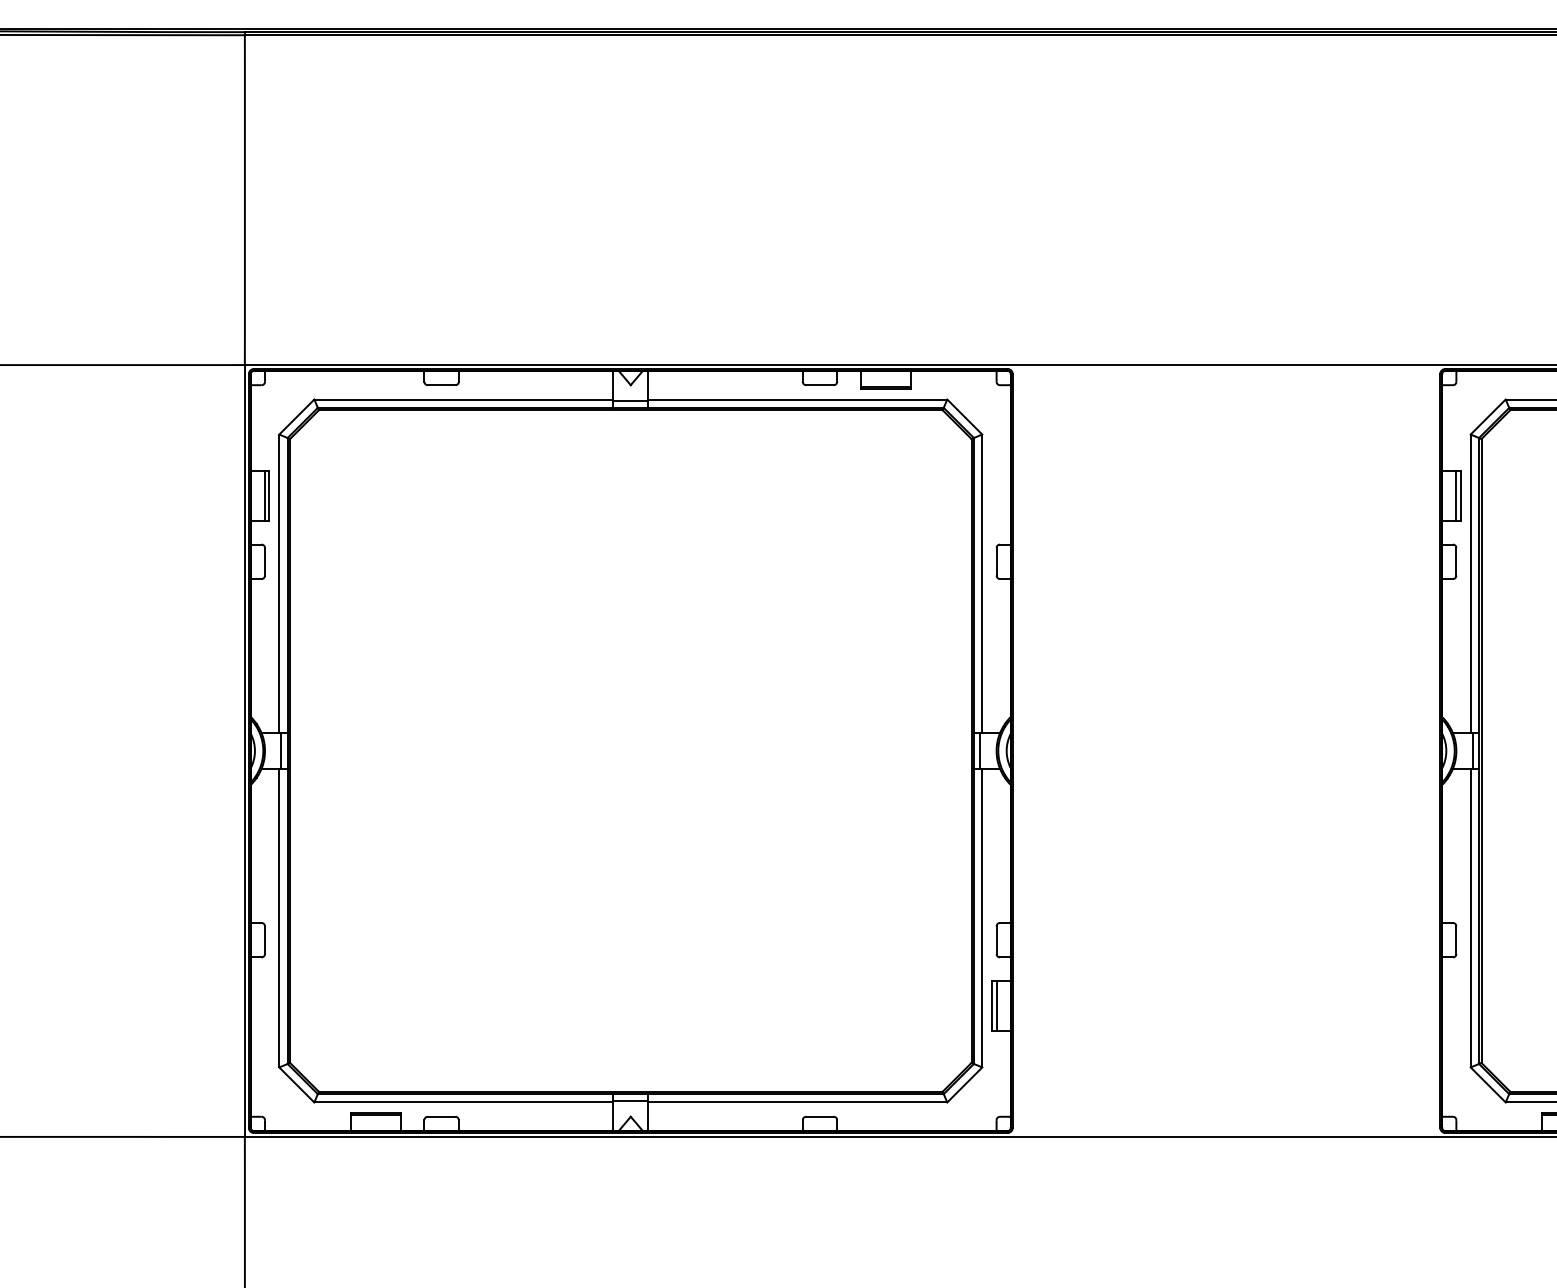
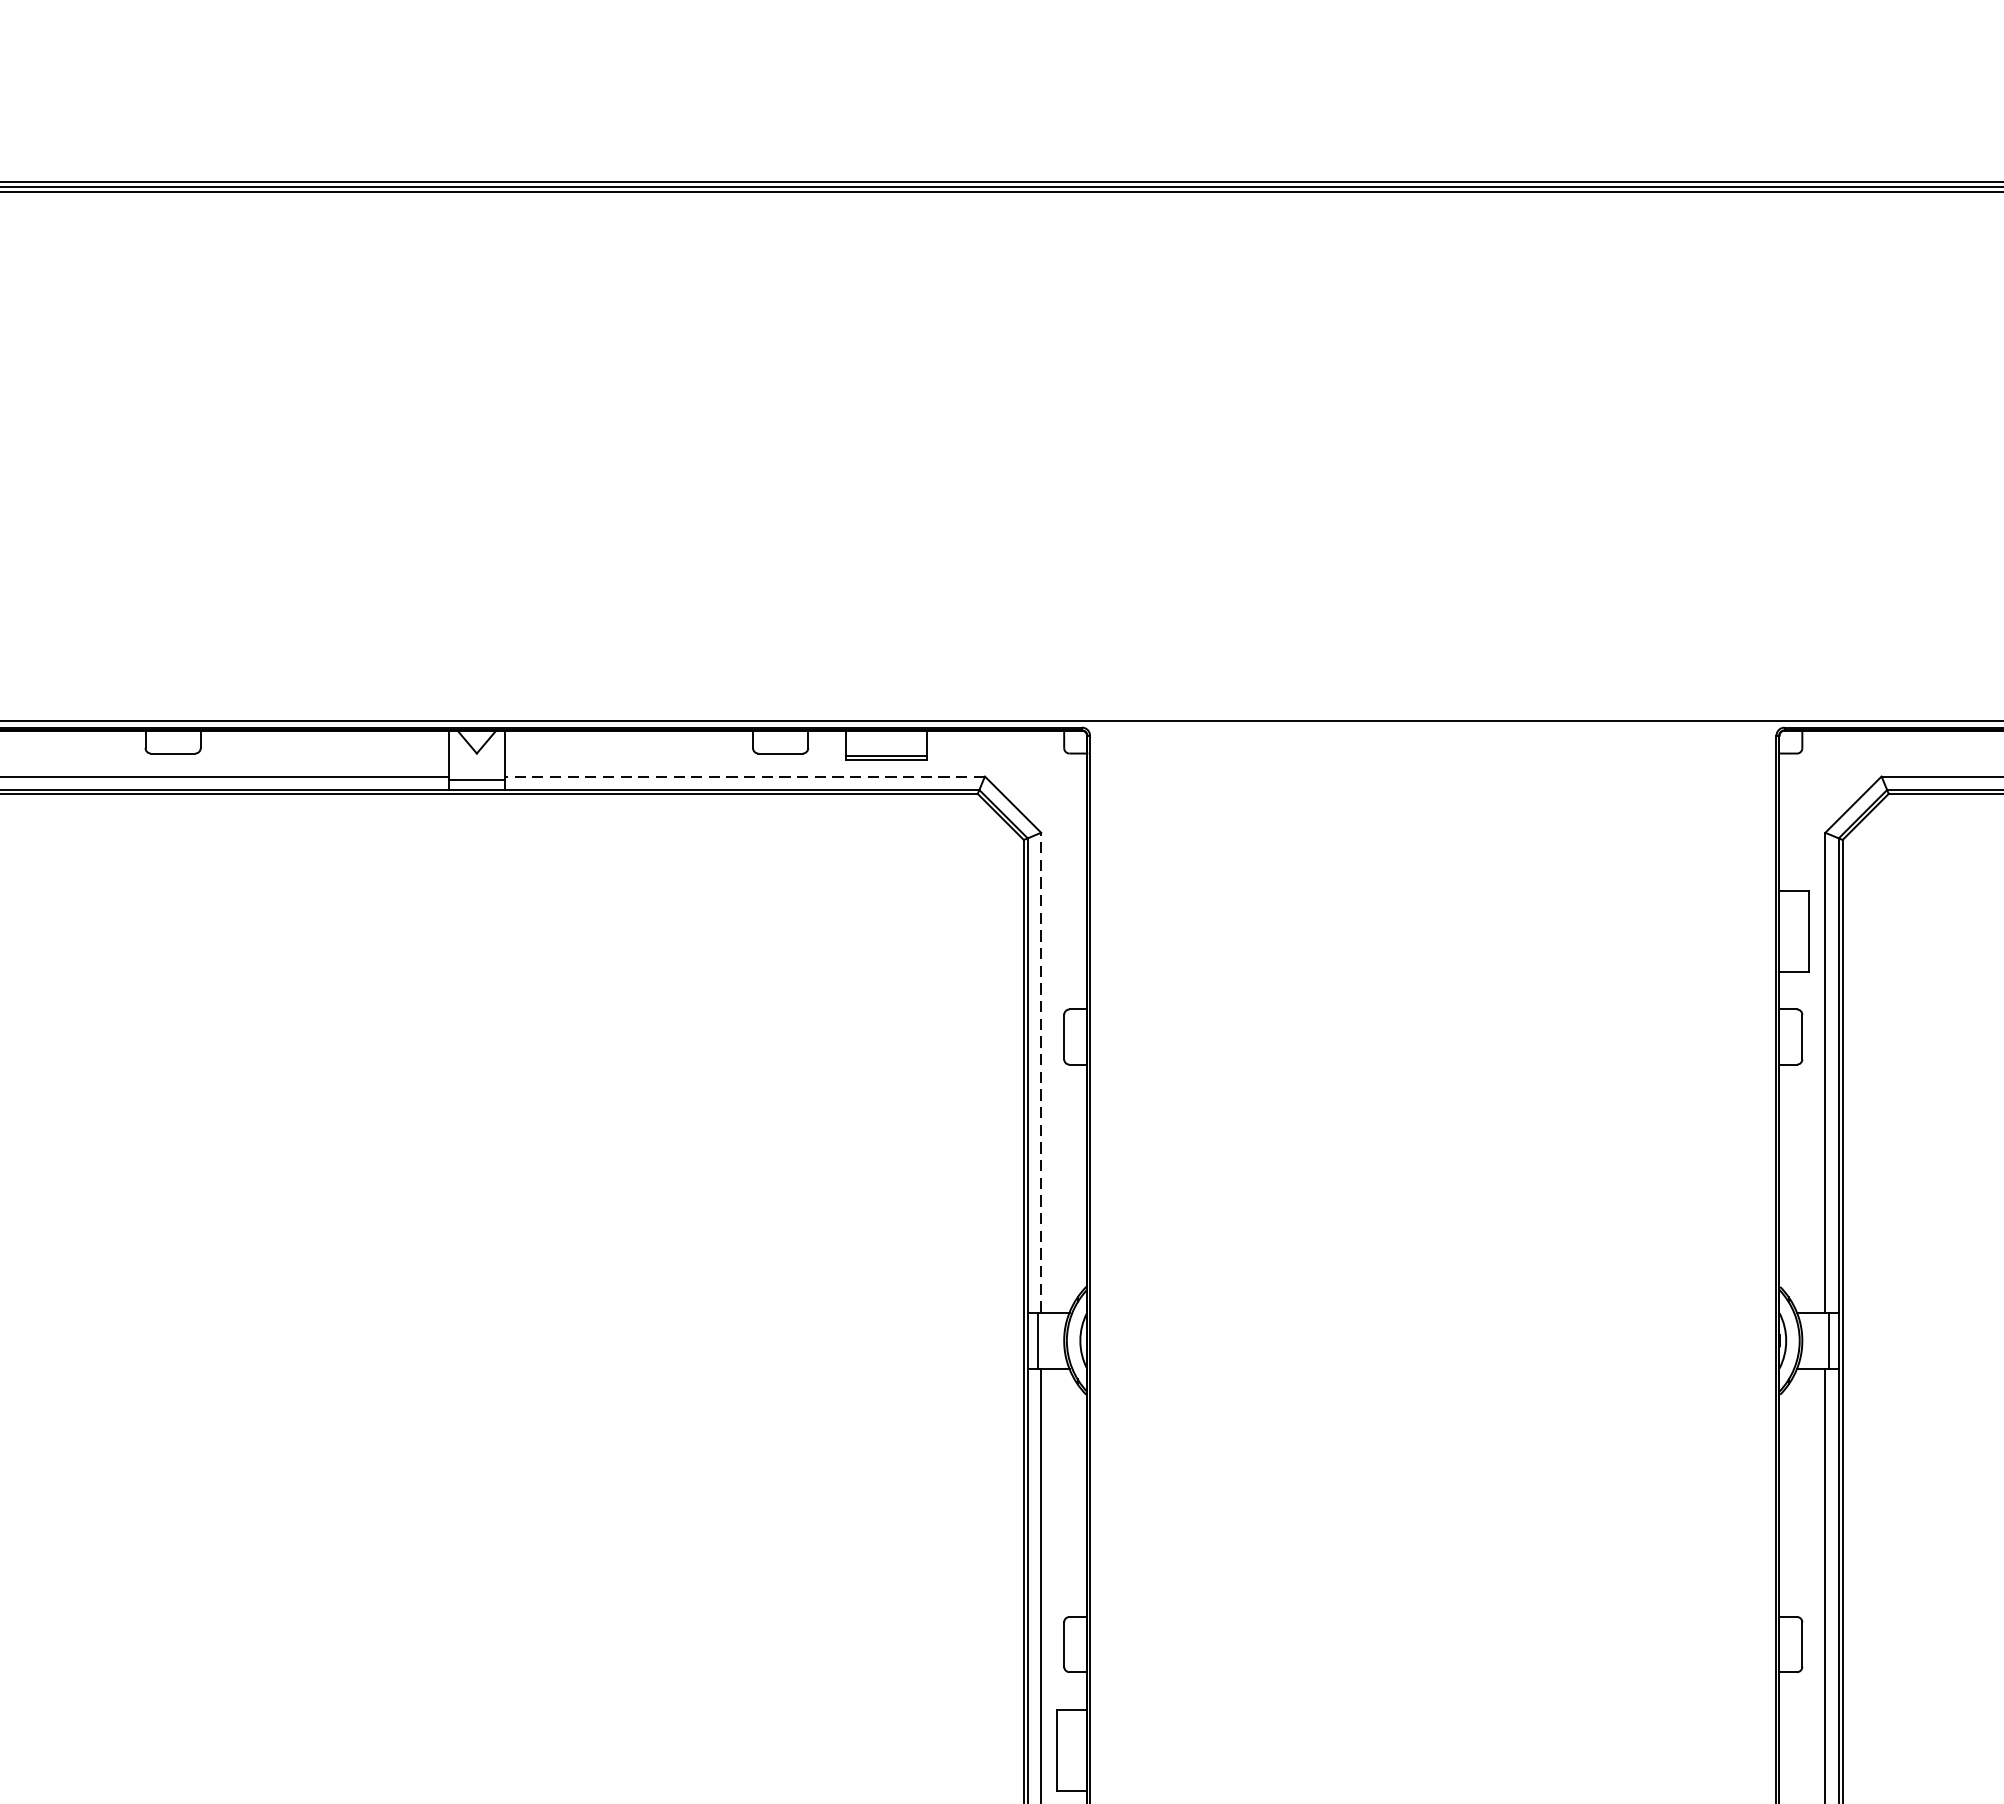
line: (797, 399) -> (744, 776), solid -> dashed
line: (1456, 495) -> (1802, 930), removed
line: (982, 583) -> (1041, 1071), solid -> dashed
line: (996, 1005) -> (1064, 1749), removed

